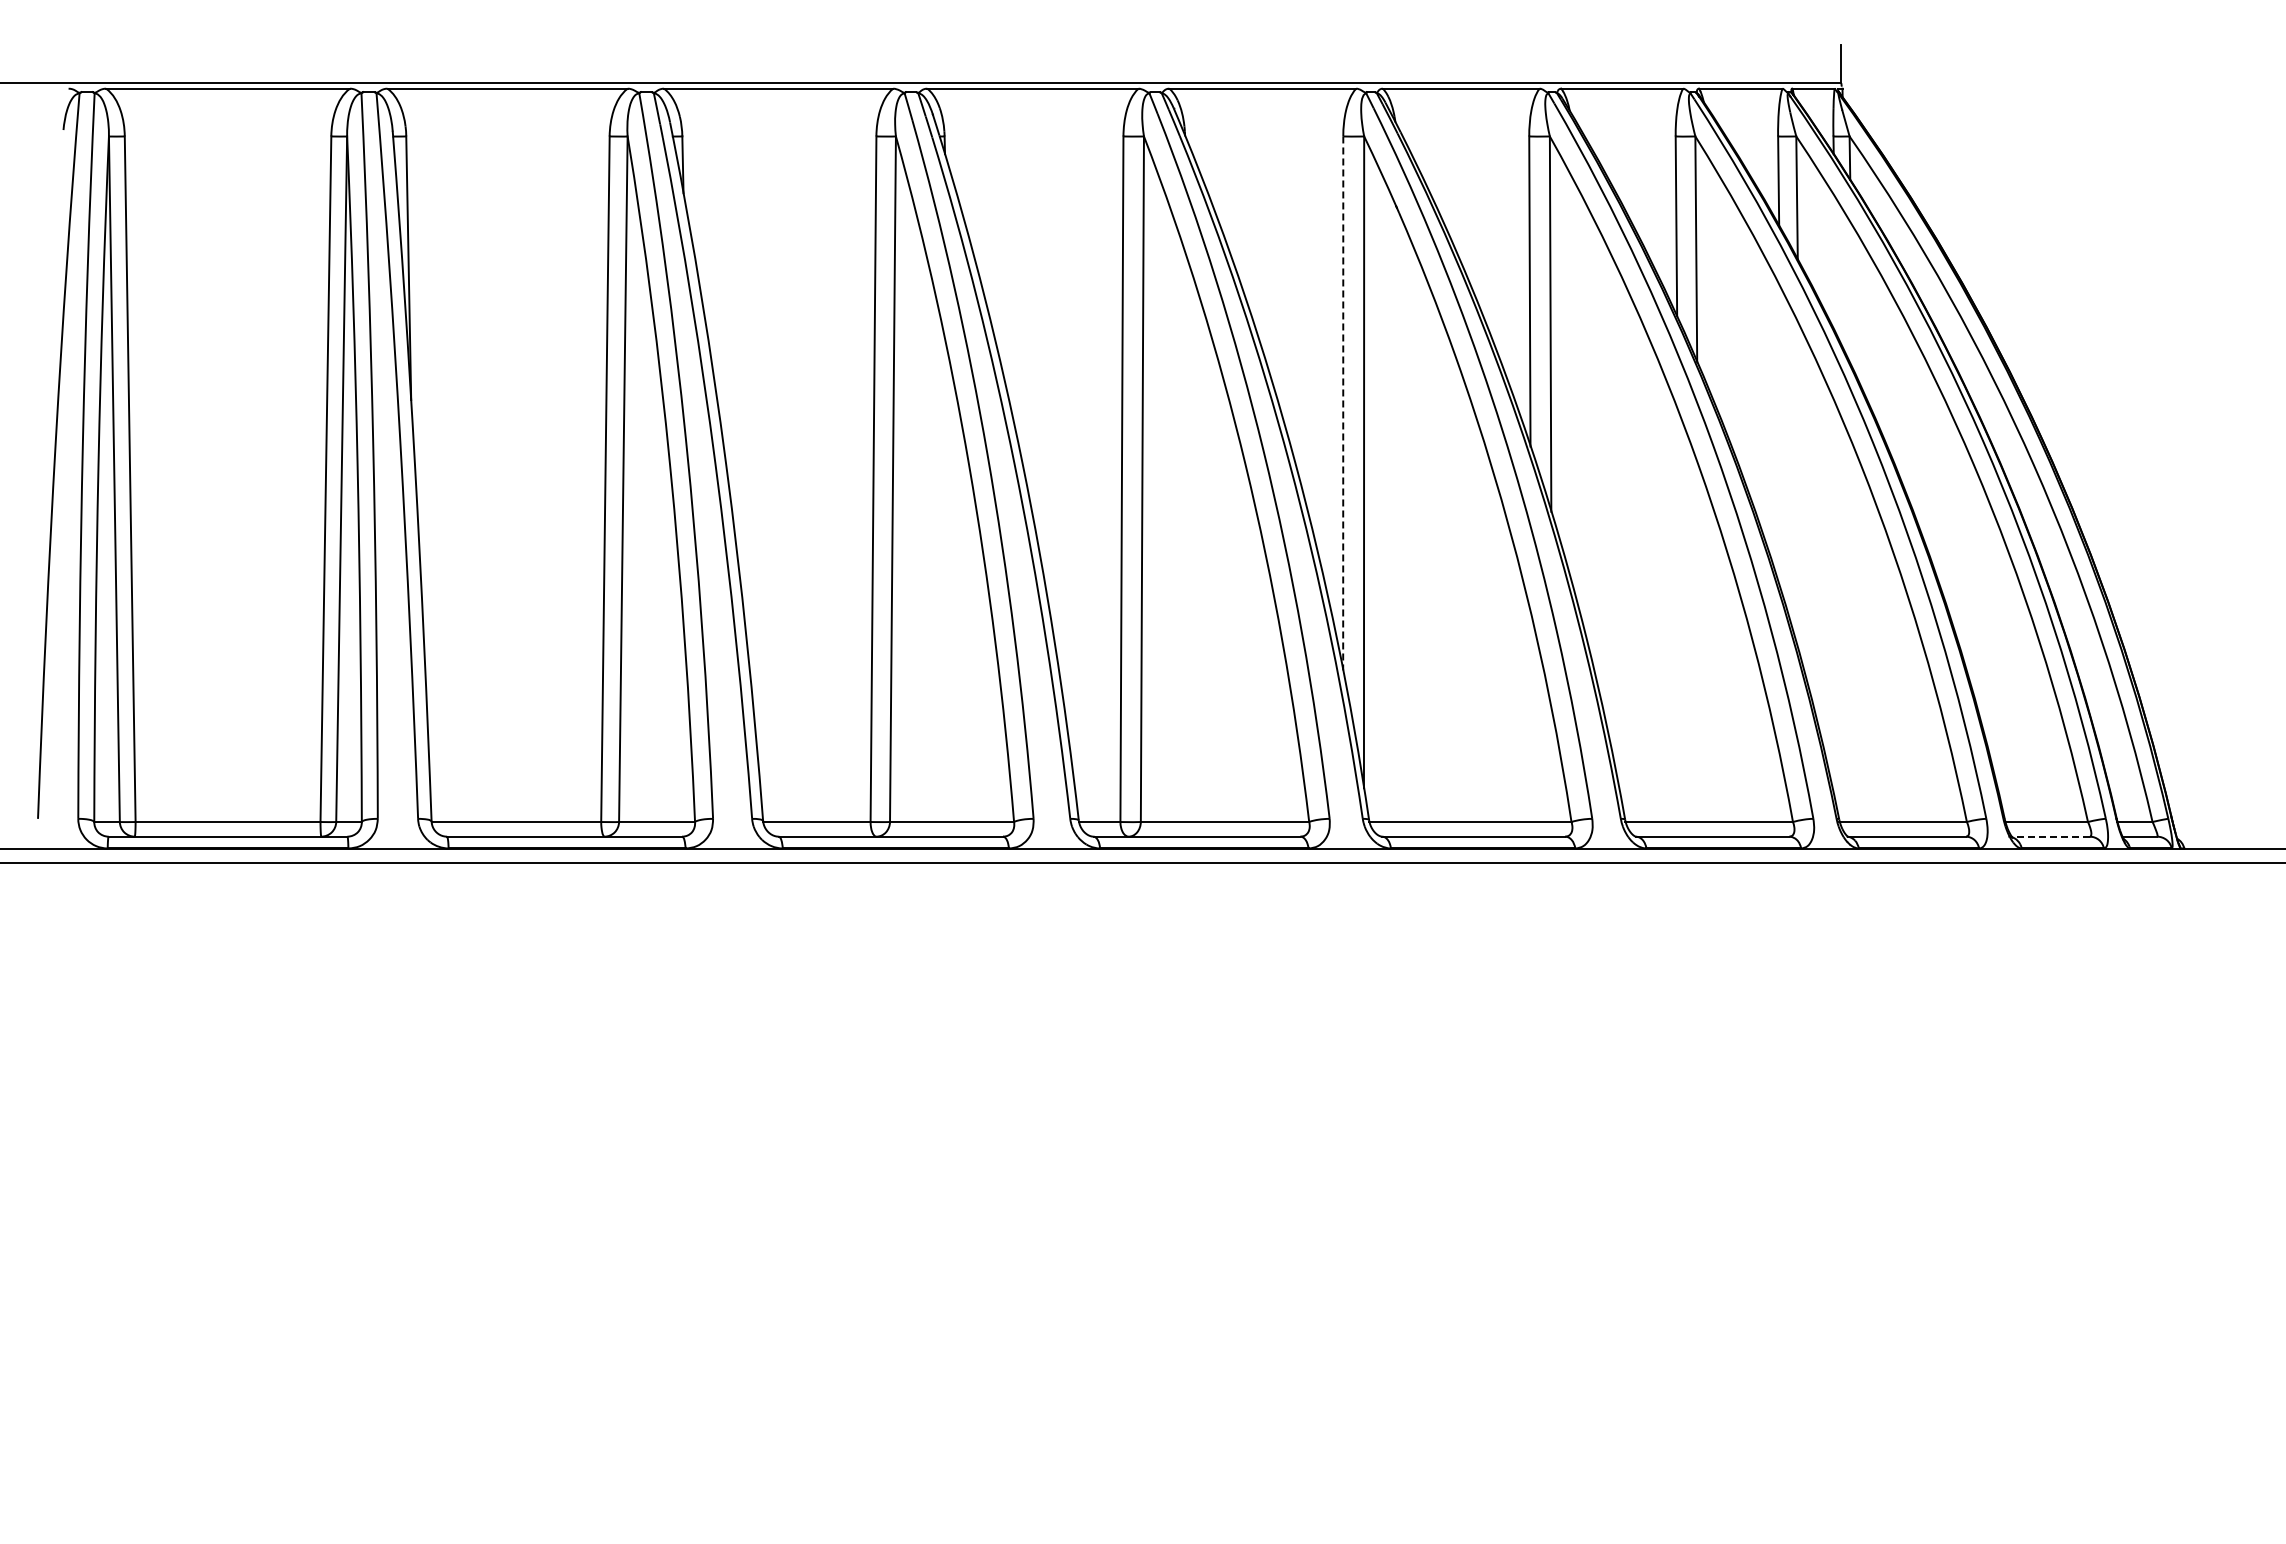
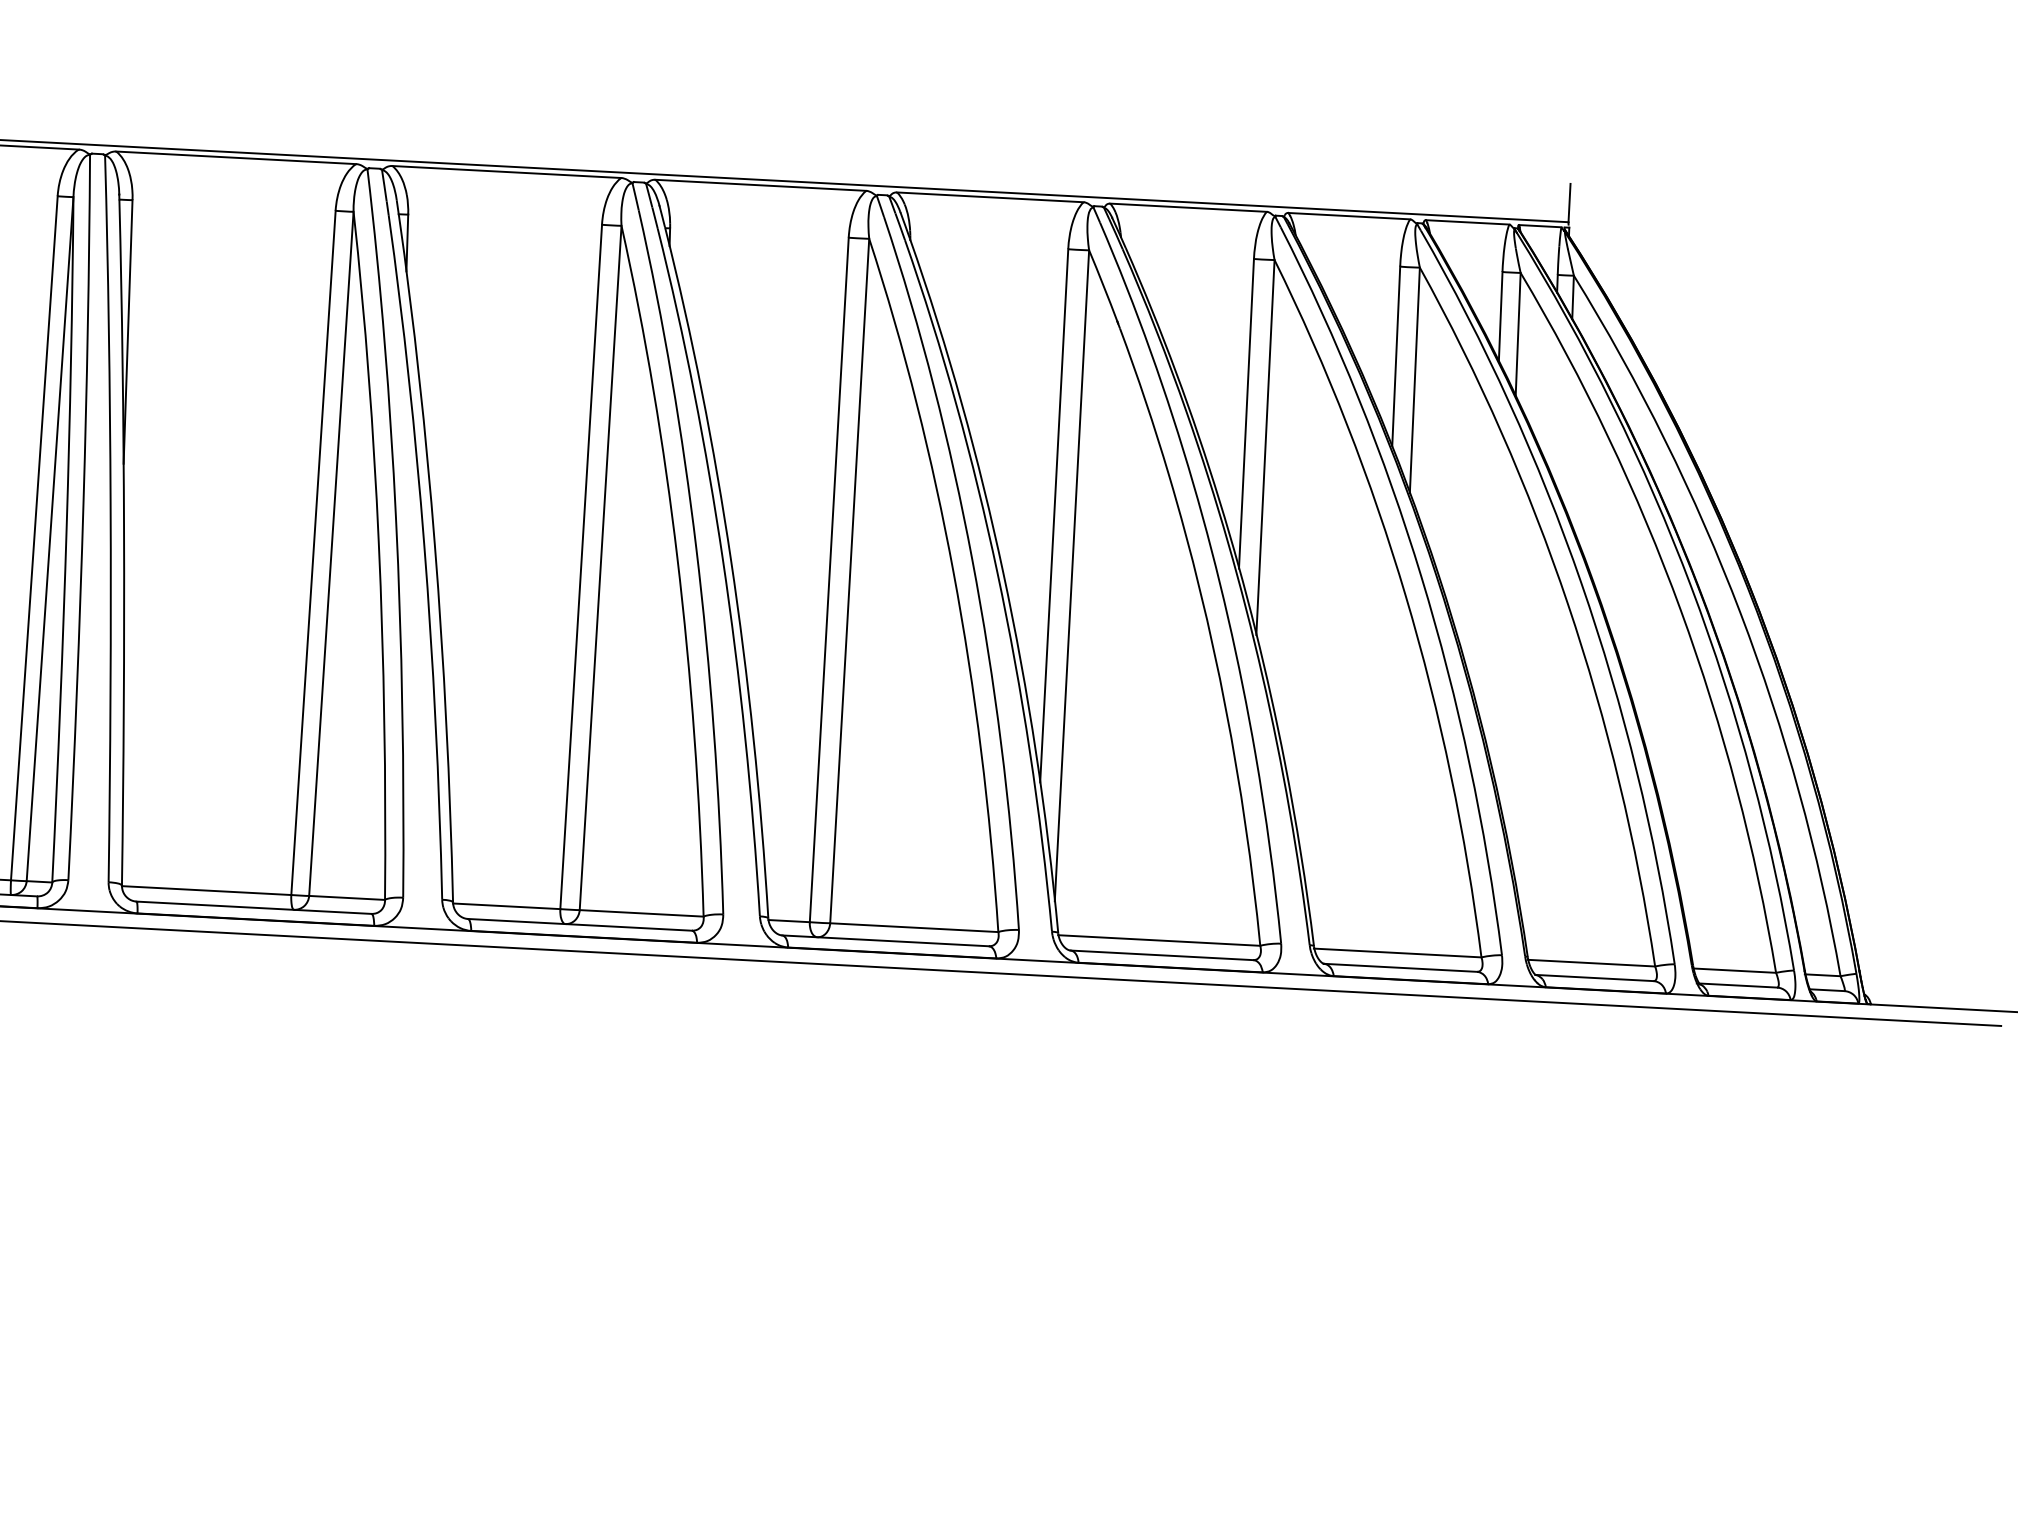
line: (1343, 403) -> (1054, 515), dashed -> solid
line: (2050, 836) -> (1737, 985), dashed -> solid

